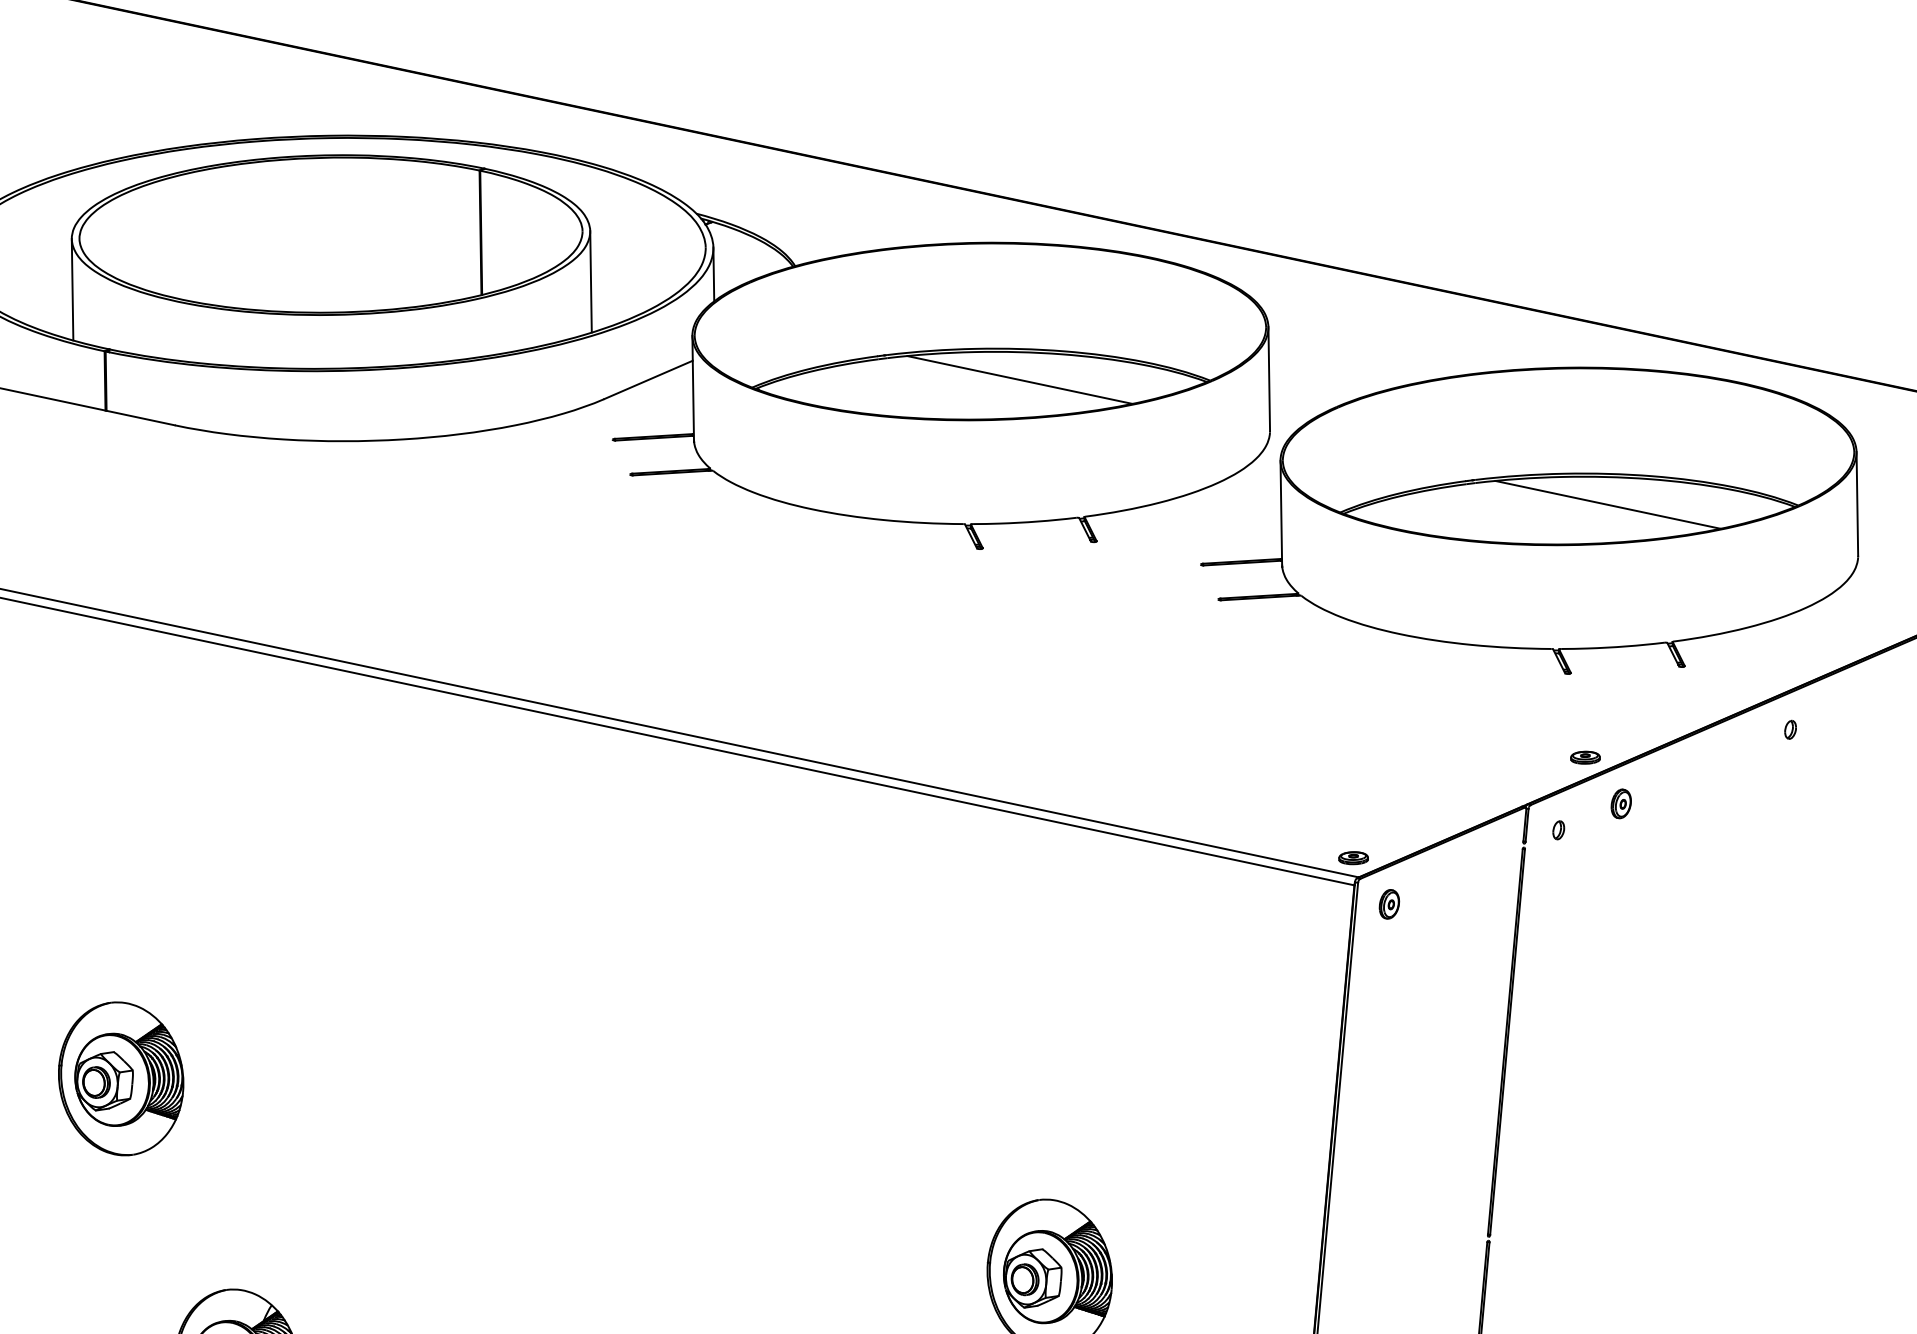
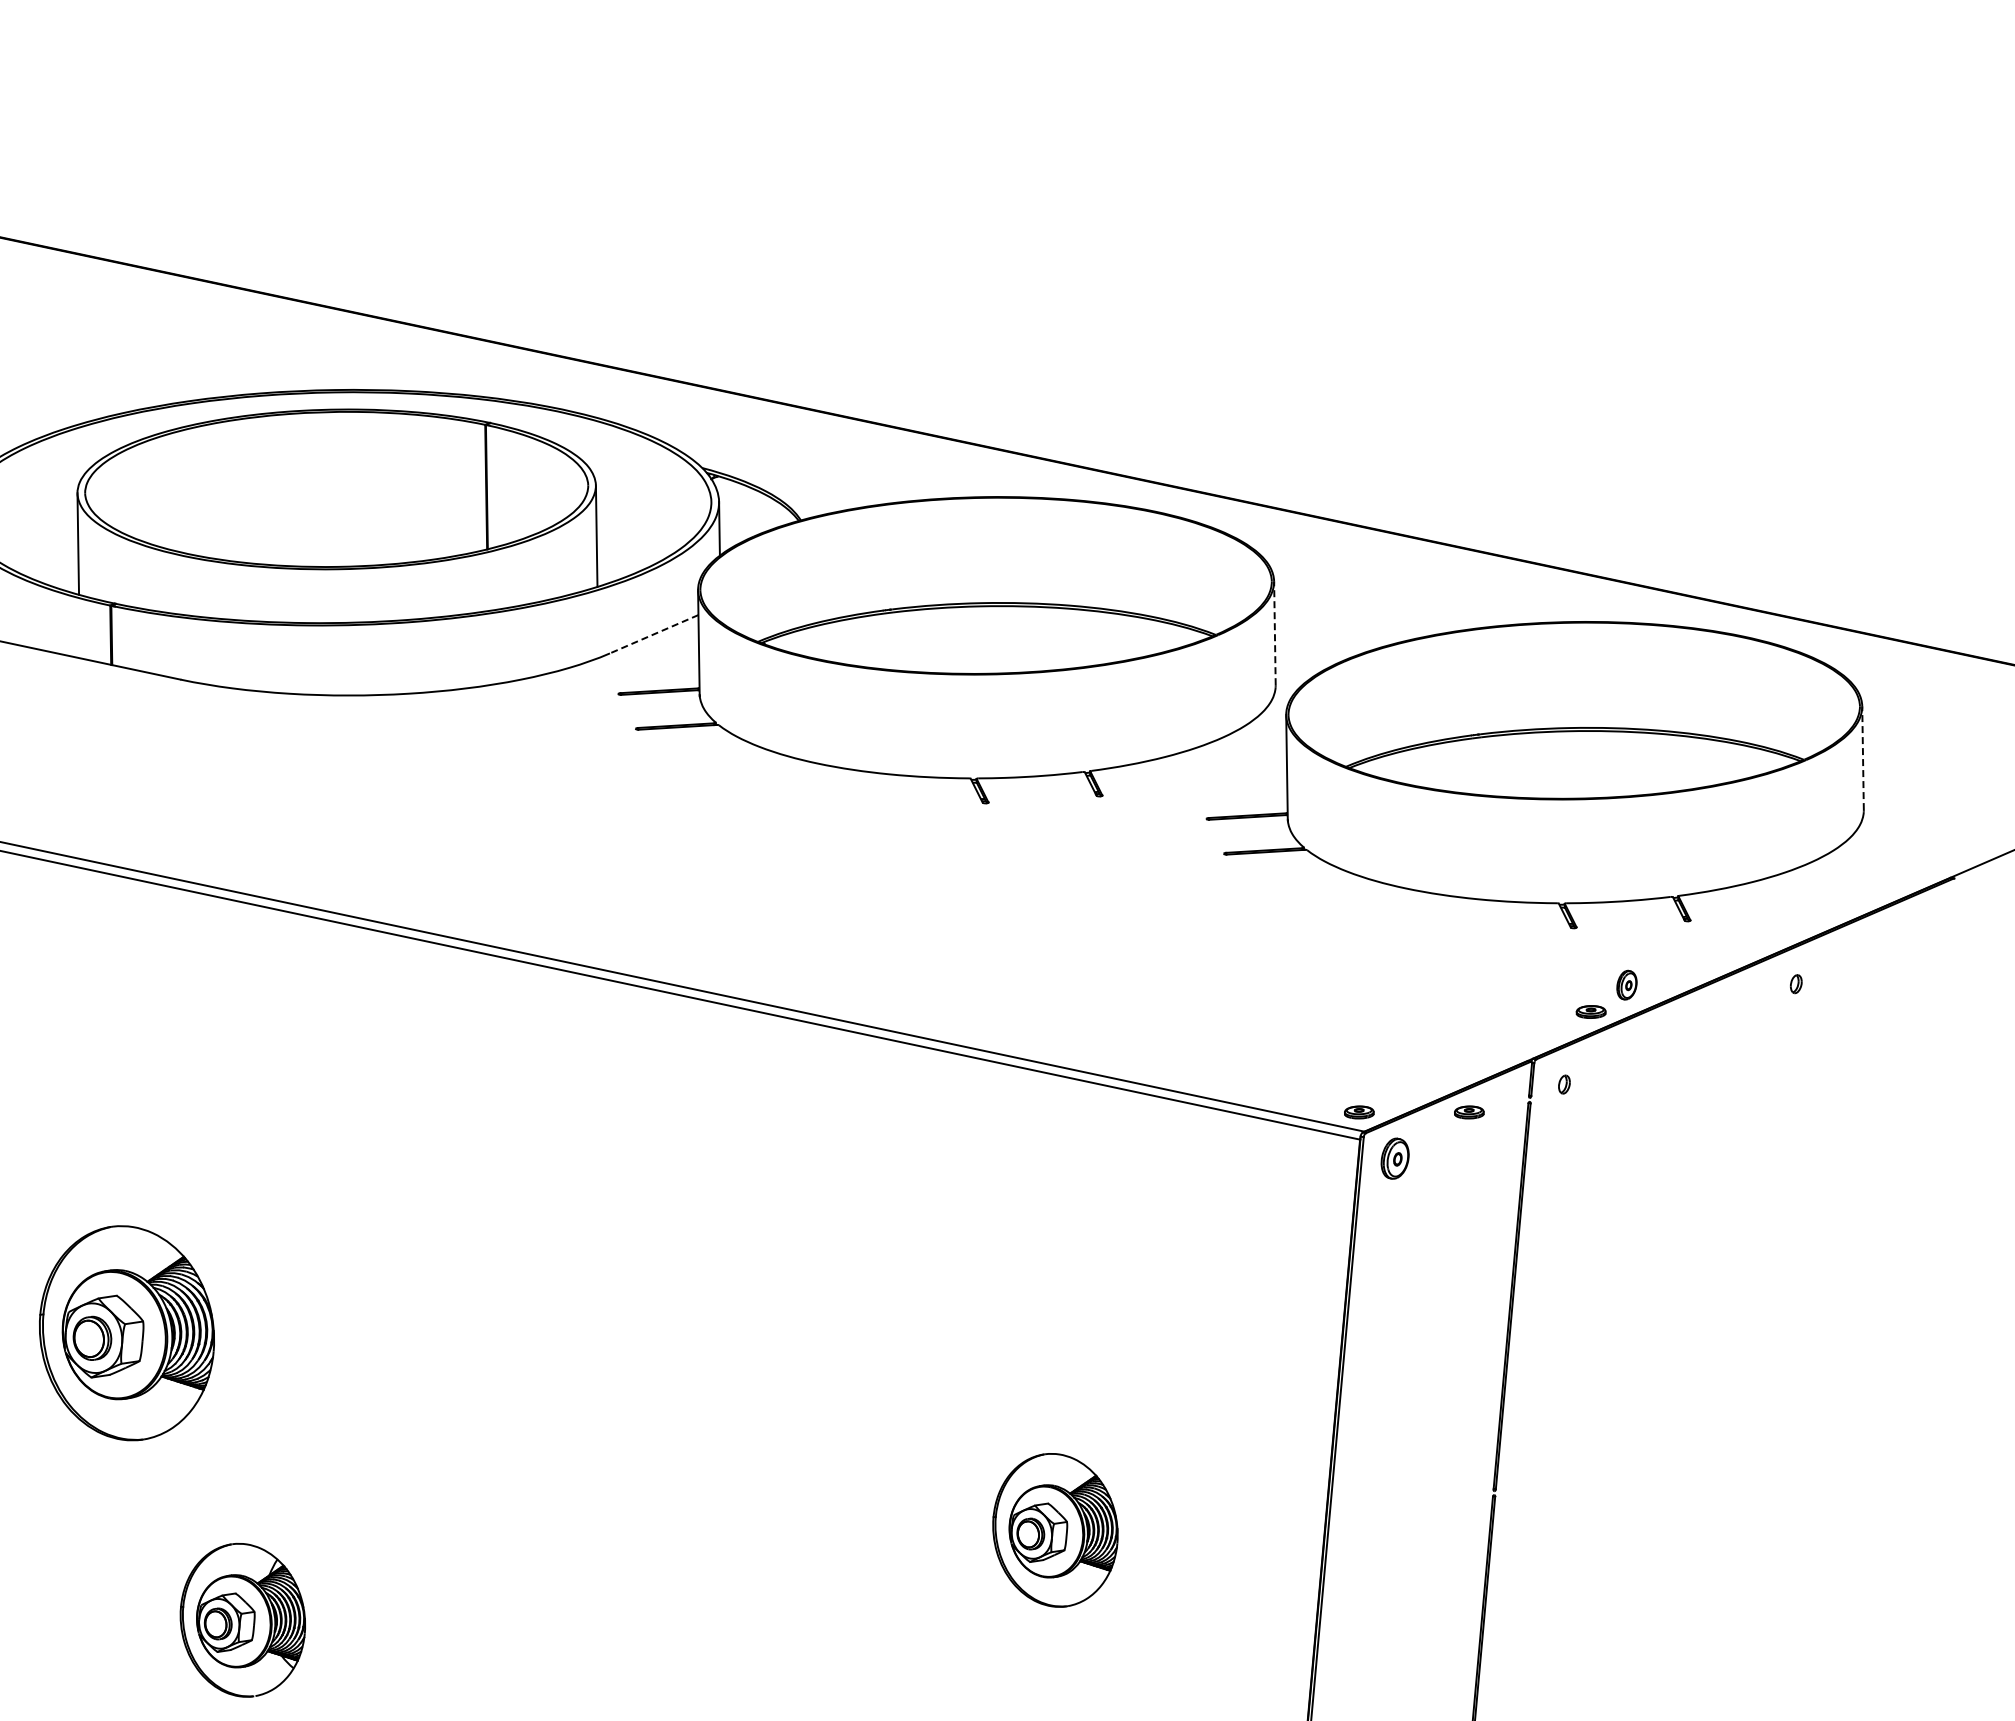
line: (1268, 379) -> (1274, 633), solid -> dashed
line: (647, 380) -> (653, 634), solid -> dashed
line: (1019, 380) -> (1025, 634), removed
line: (1857, 504) -> (1863, 758), solid -> dashed
line: (1607, 505) -> (1613, 759), removed
part: (1620, 803) -> (1626, 984), moved
part: (1463, 858) -> (1469, 1112), added
part: (1388, 904) -> (1394, 1158), size x1.4
part: (120, 1078) -> (126, 1332), size x1.4

